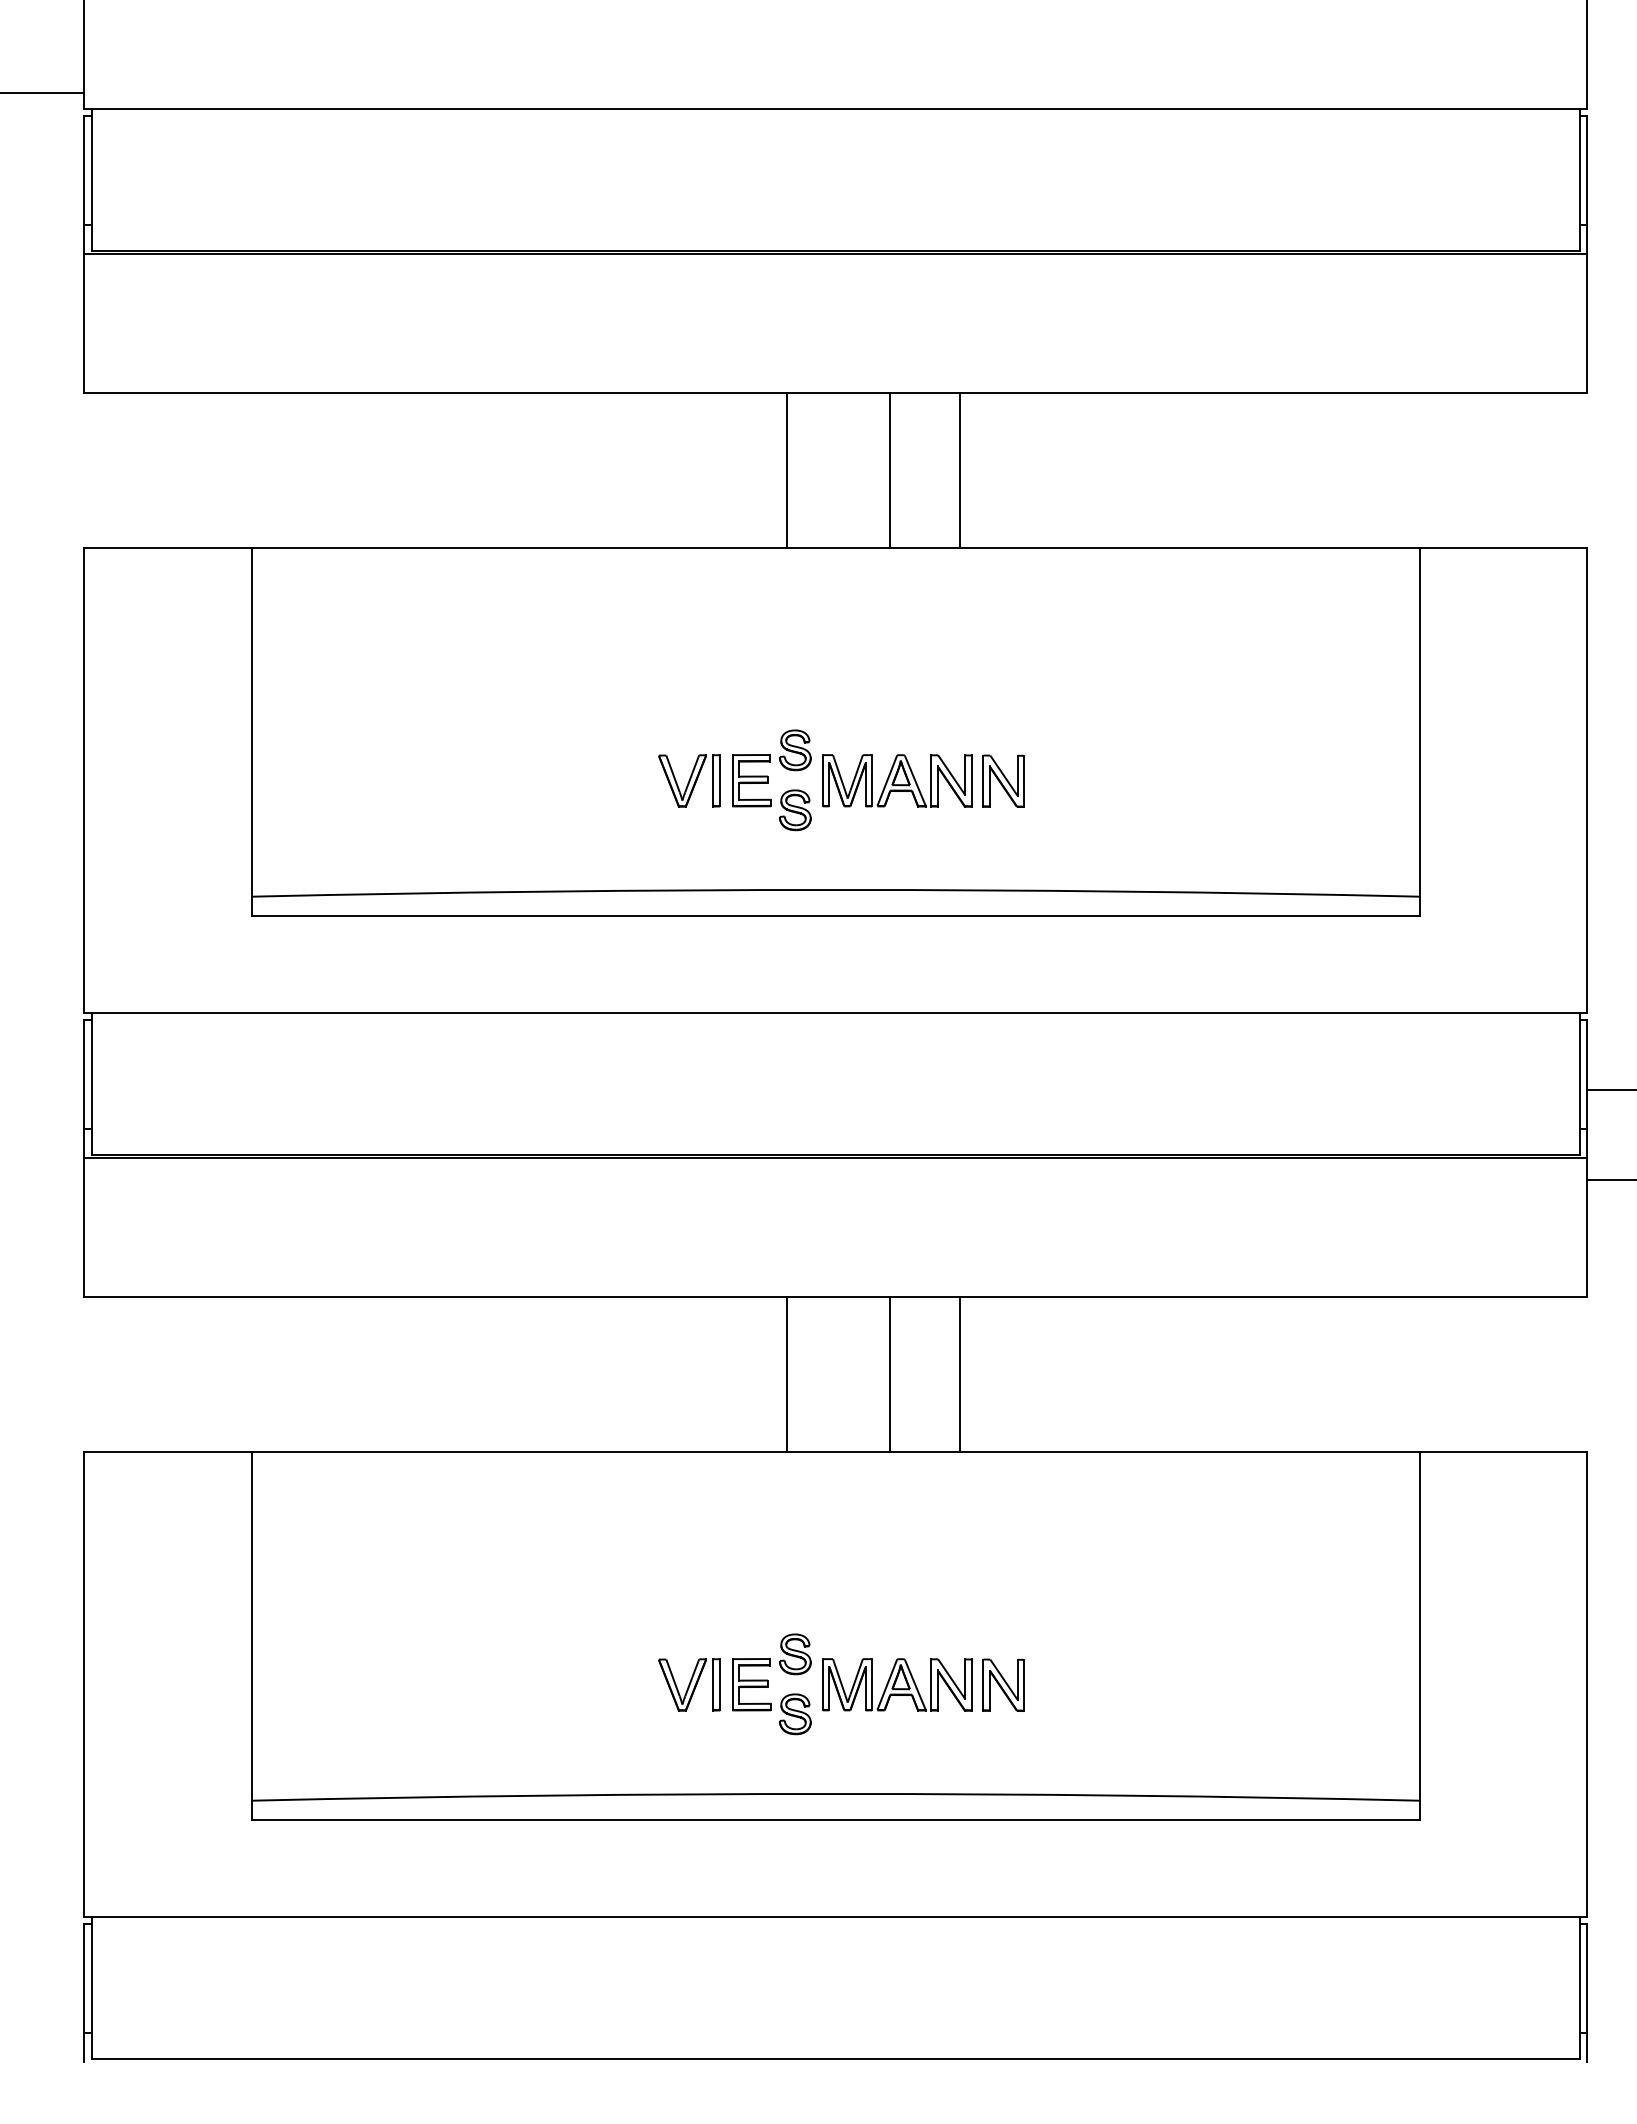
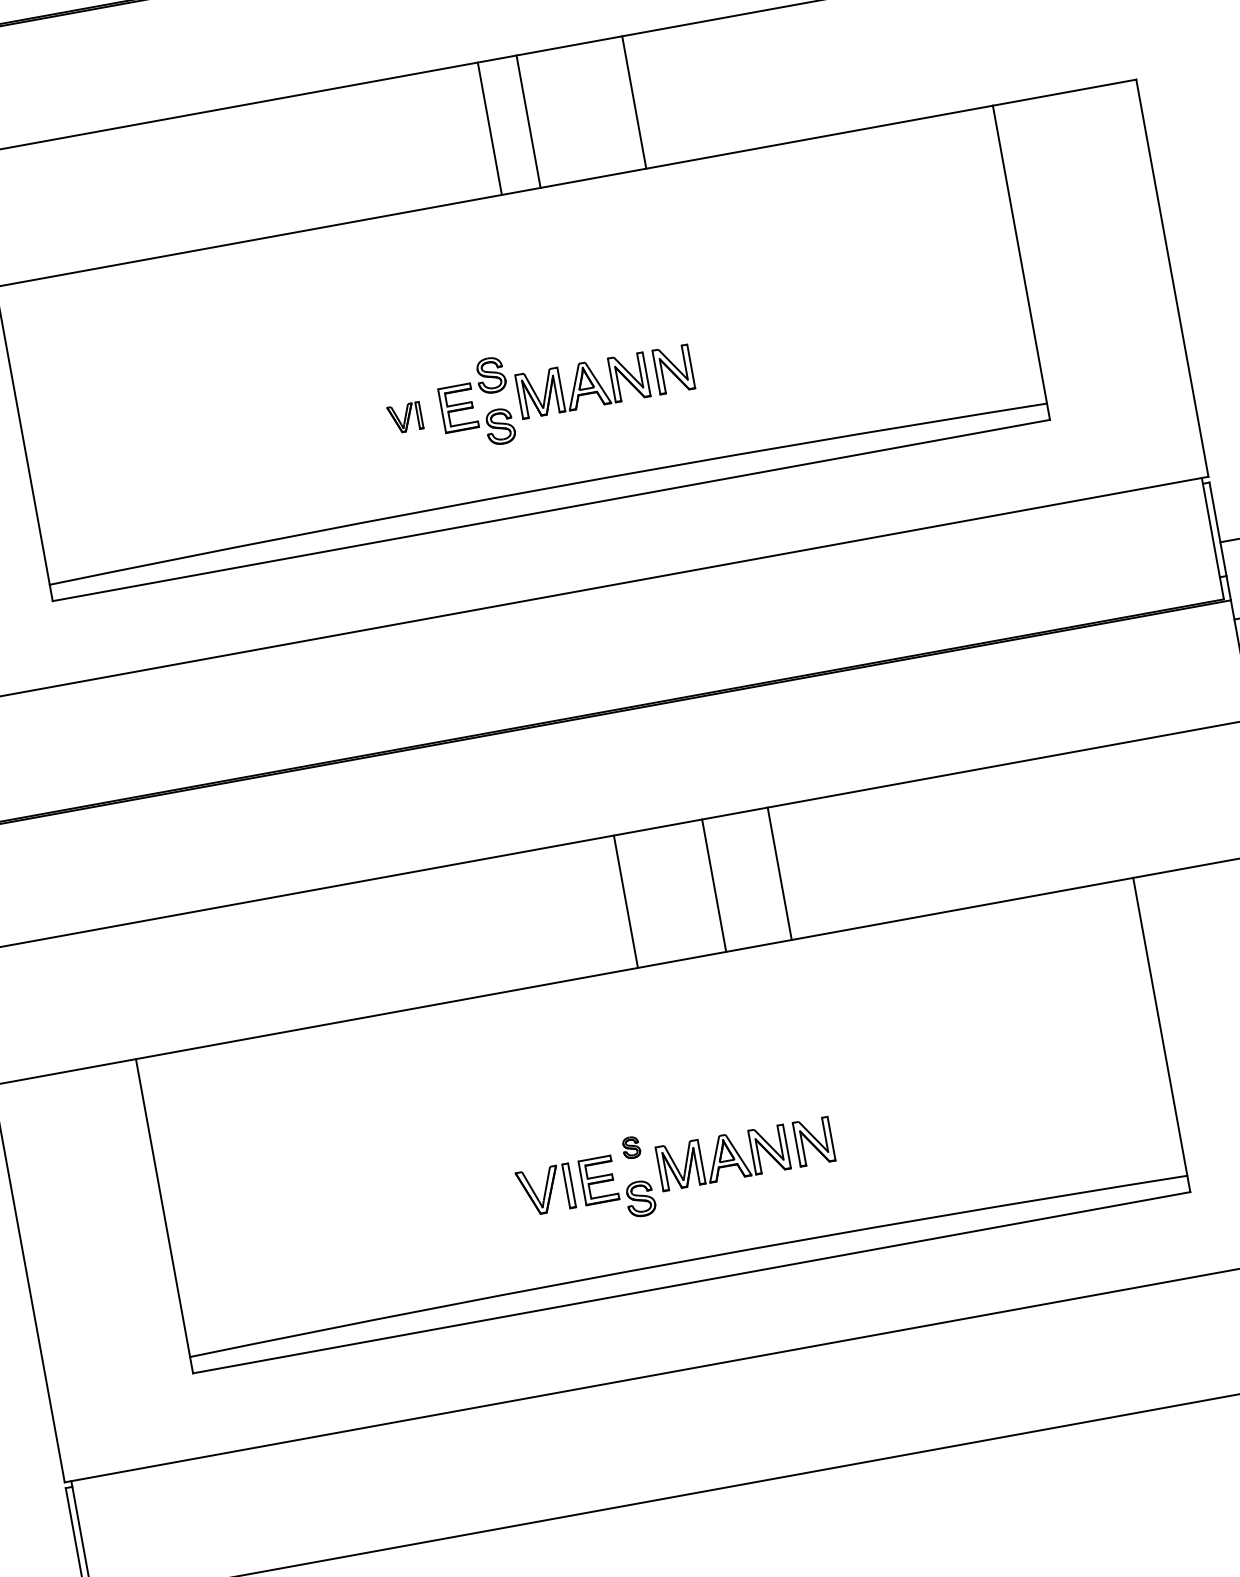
line: (786, 470) -> (489, 128), moved
line: (959, 470) -> (633, 102), moved
part: (689, 780) -> (405, 417), size x0.6
line: (786, 1374) -> (625, 901), moved
line: (890, 1374) -> (714, 885), moved
line: (959, 1374) -> (779, 873), moved
part: (795, 1654) -> (631, 1147), size x0.6

